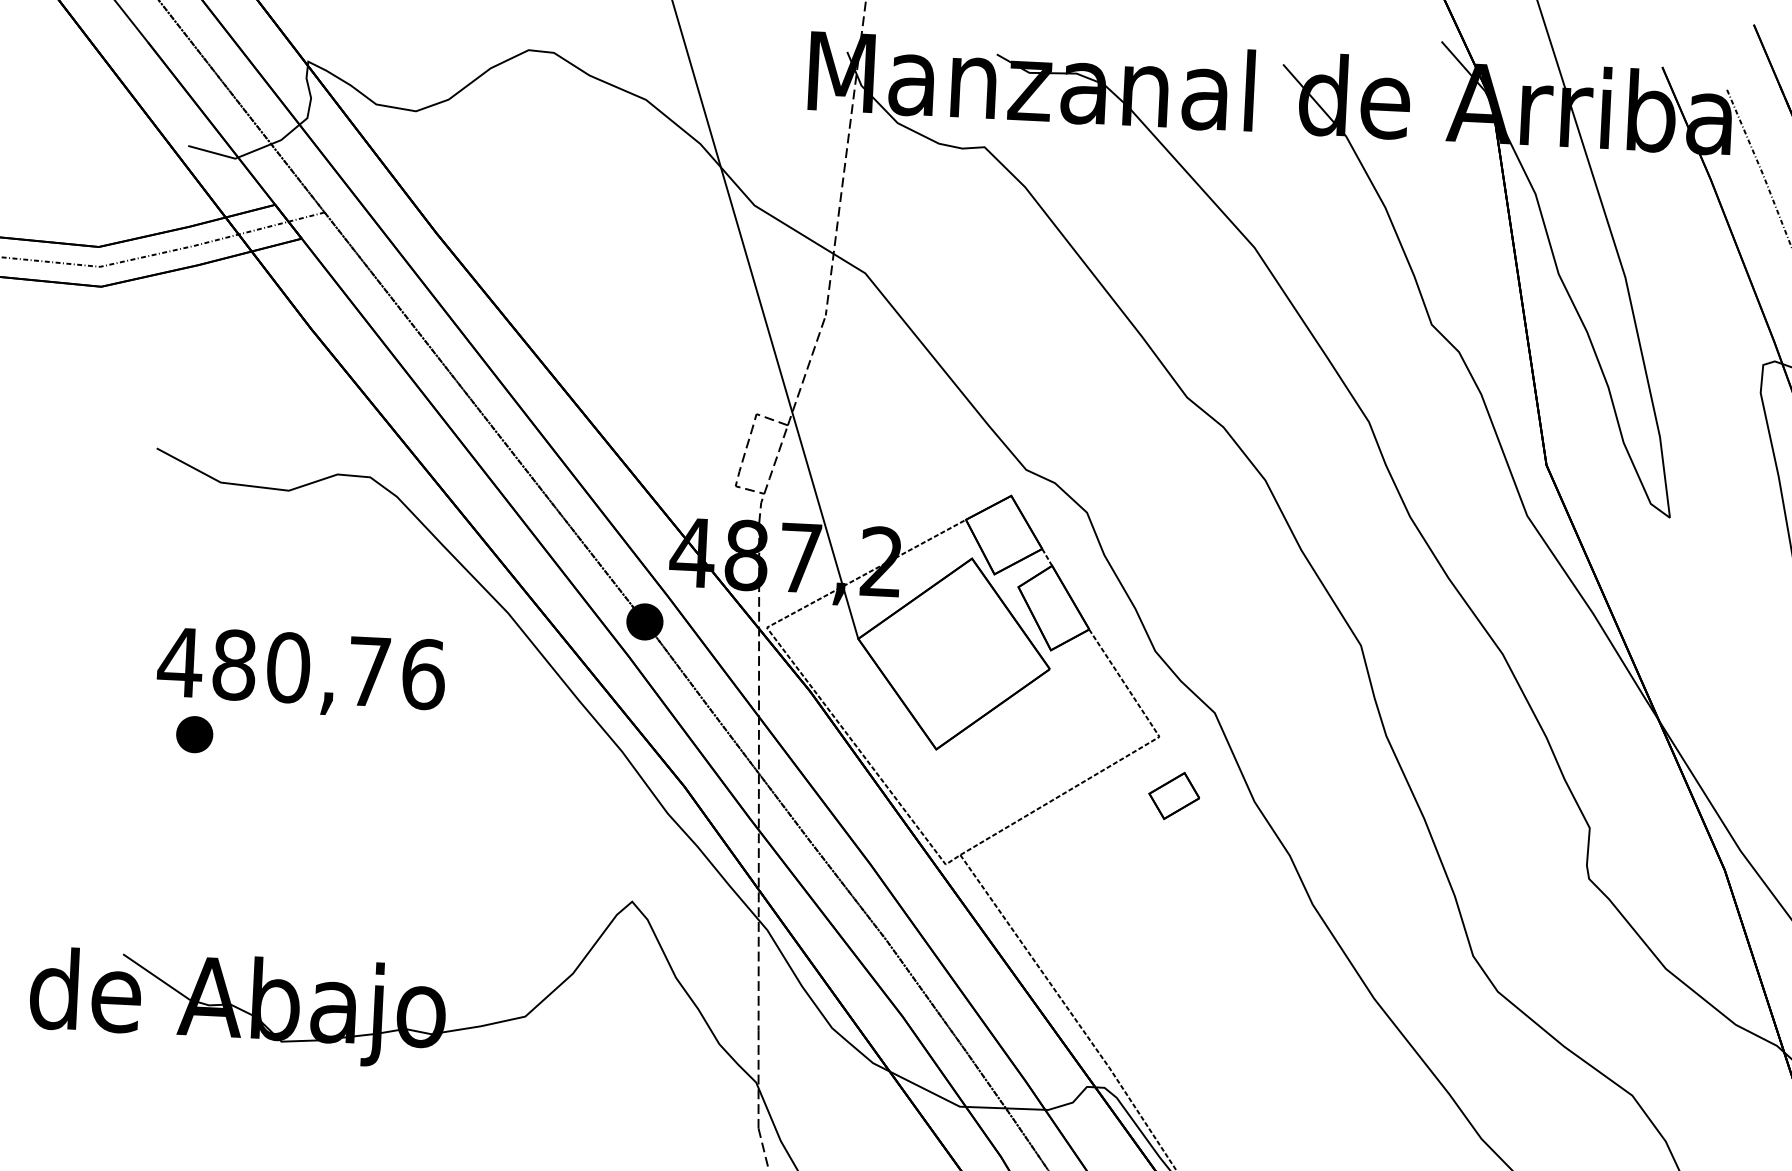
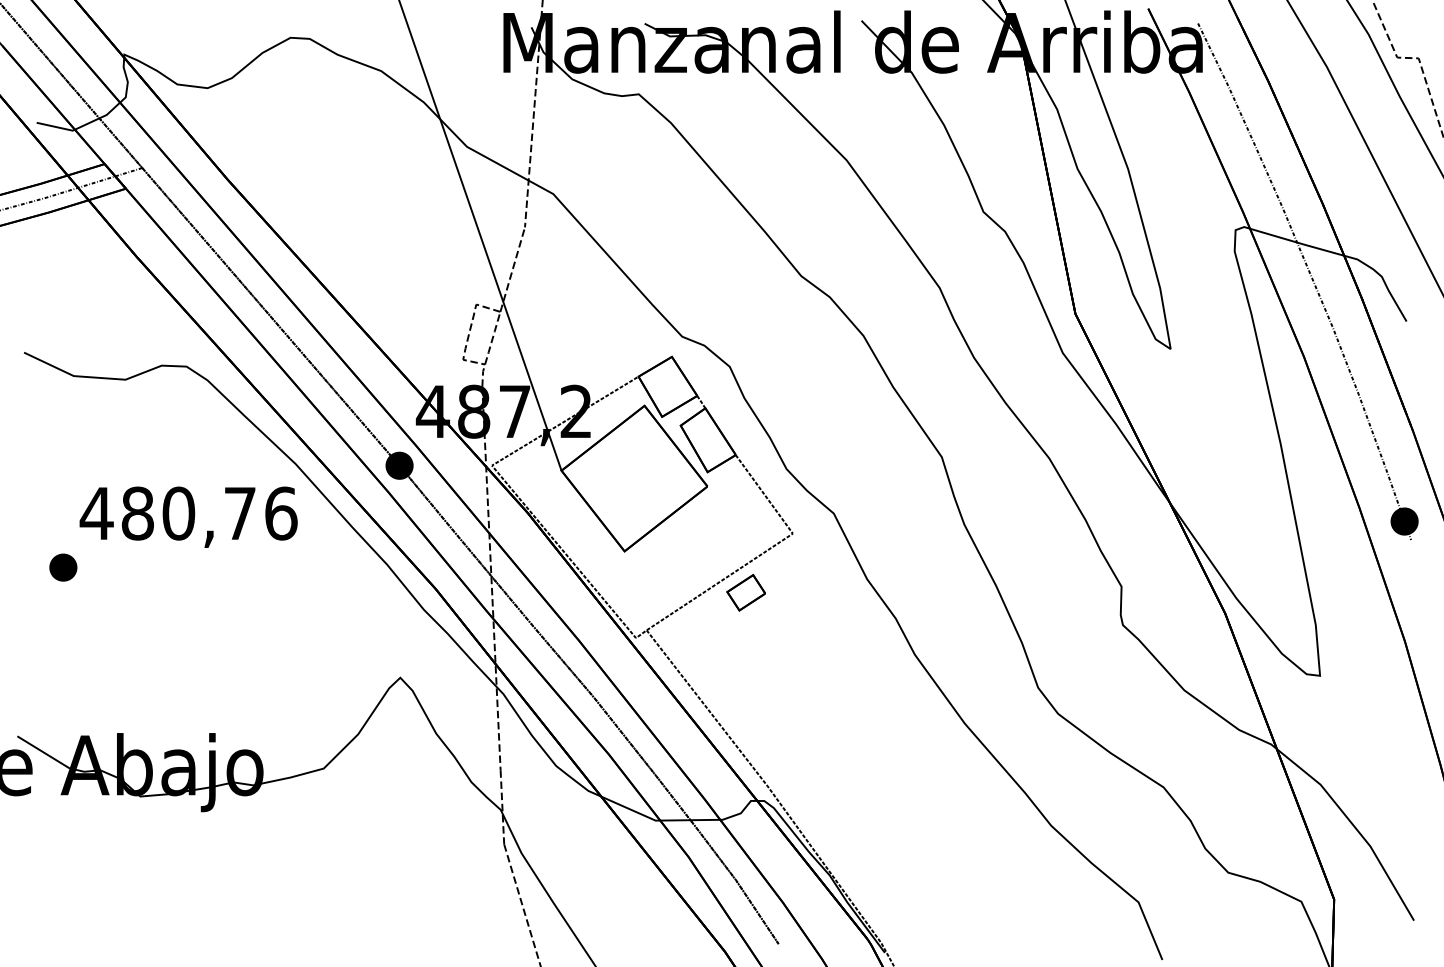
text: (301, 672) -> (188, 516), moved
part: (1173, 795) -> (745, 592), moved

